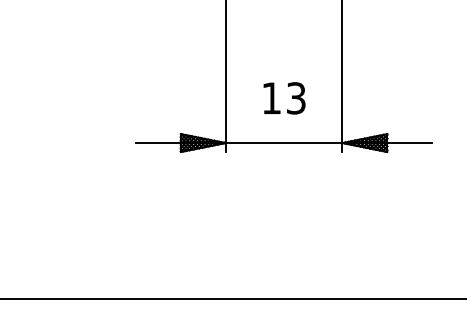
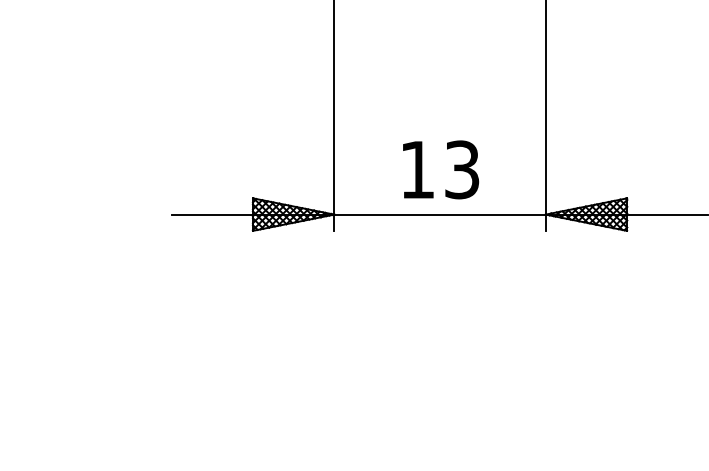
text: (284, 98) -> (440, 170), moved

